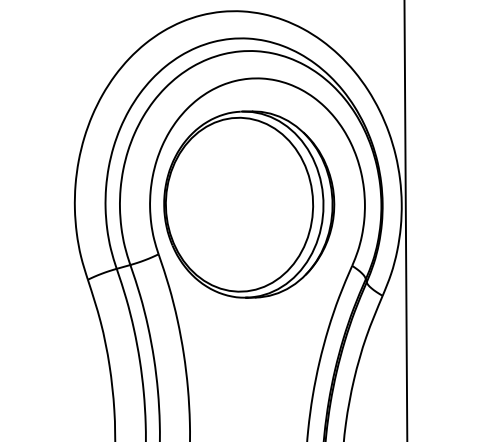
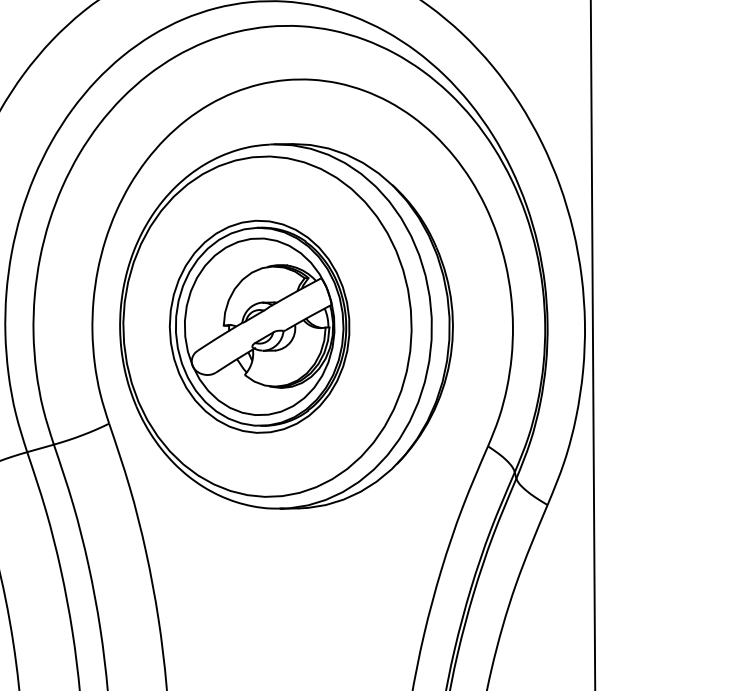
part: (235, 204) -> (259, 326), added

